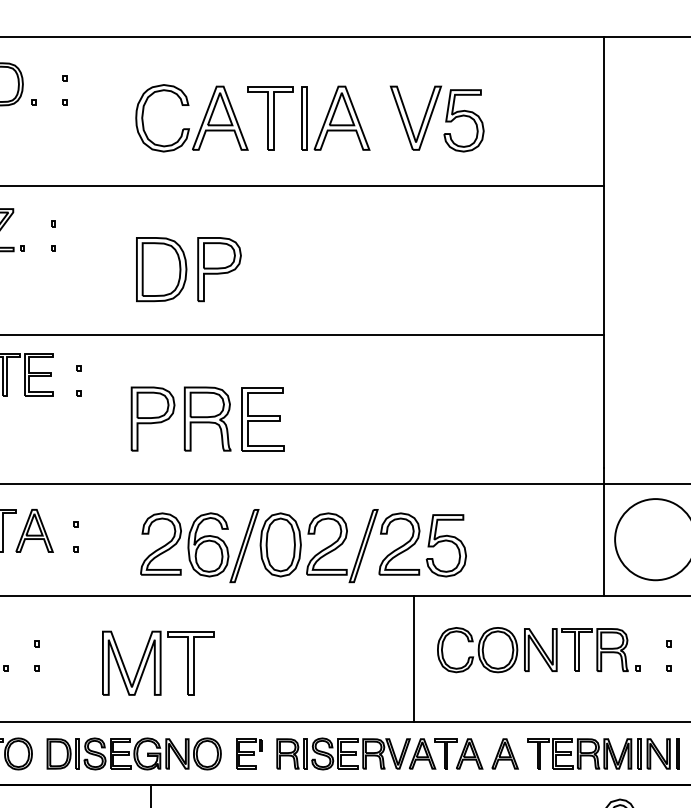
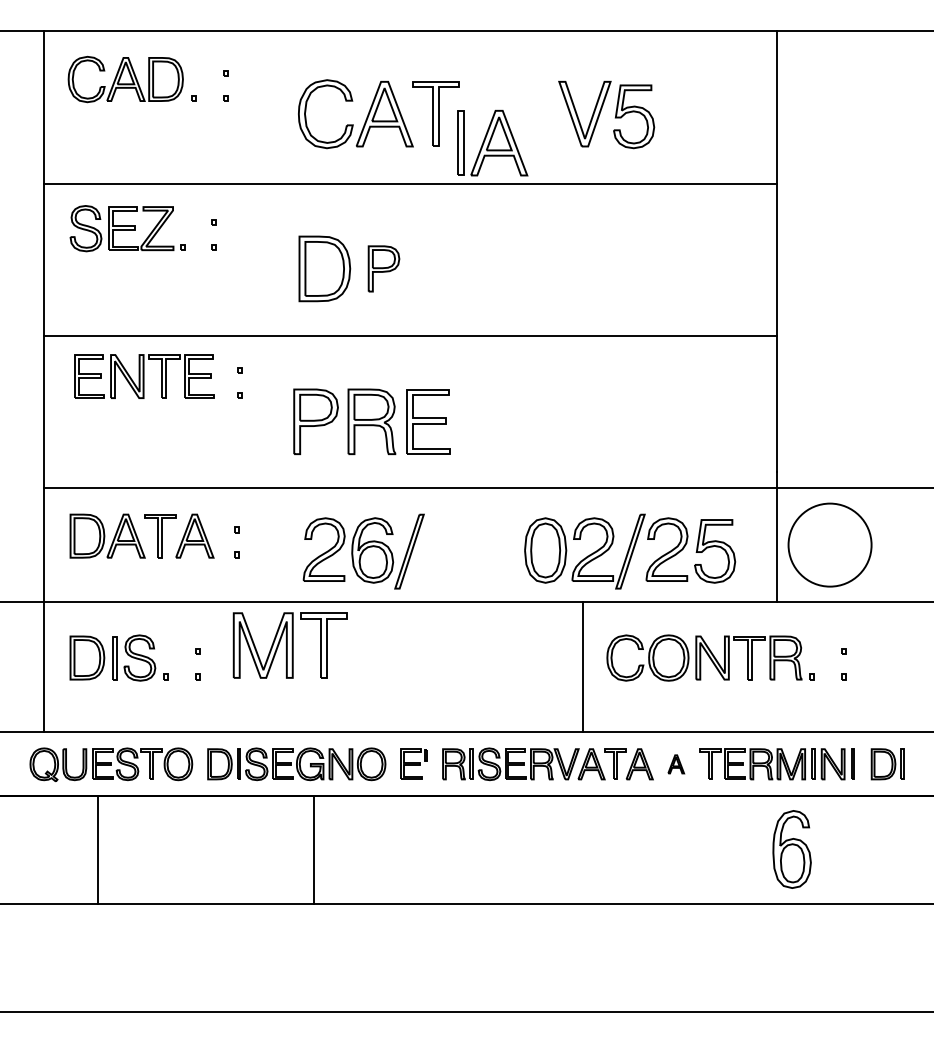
part: (335, 117) -> (492, 142), moved
part: (219, 269) -> (383, 268), size x0.7
part: (363, 545) -> (630, 551), moved
part: (157, 663) -> (289, 645), moved
part: (505, 754) -> (676, 764), size x0.6

